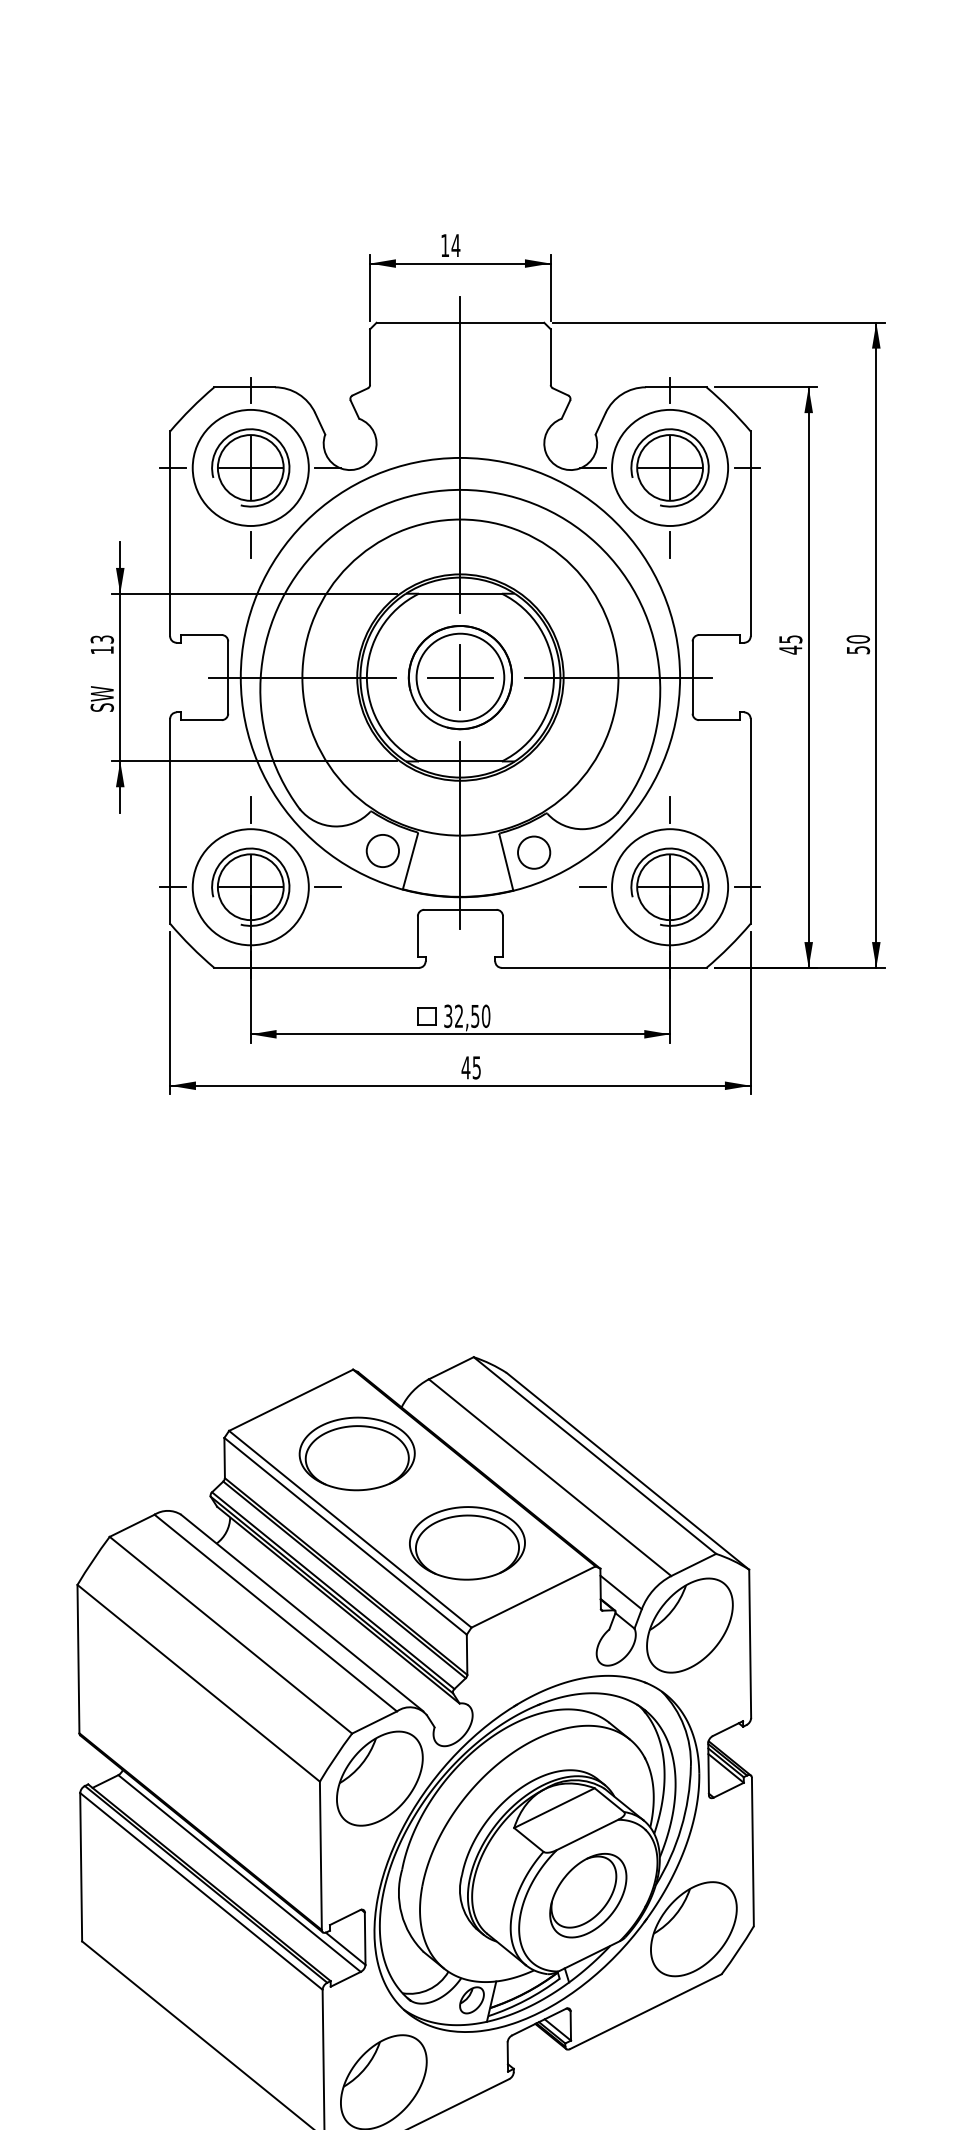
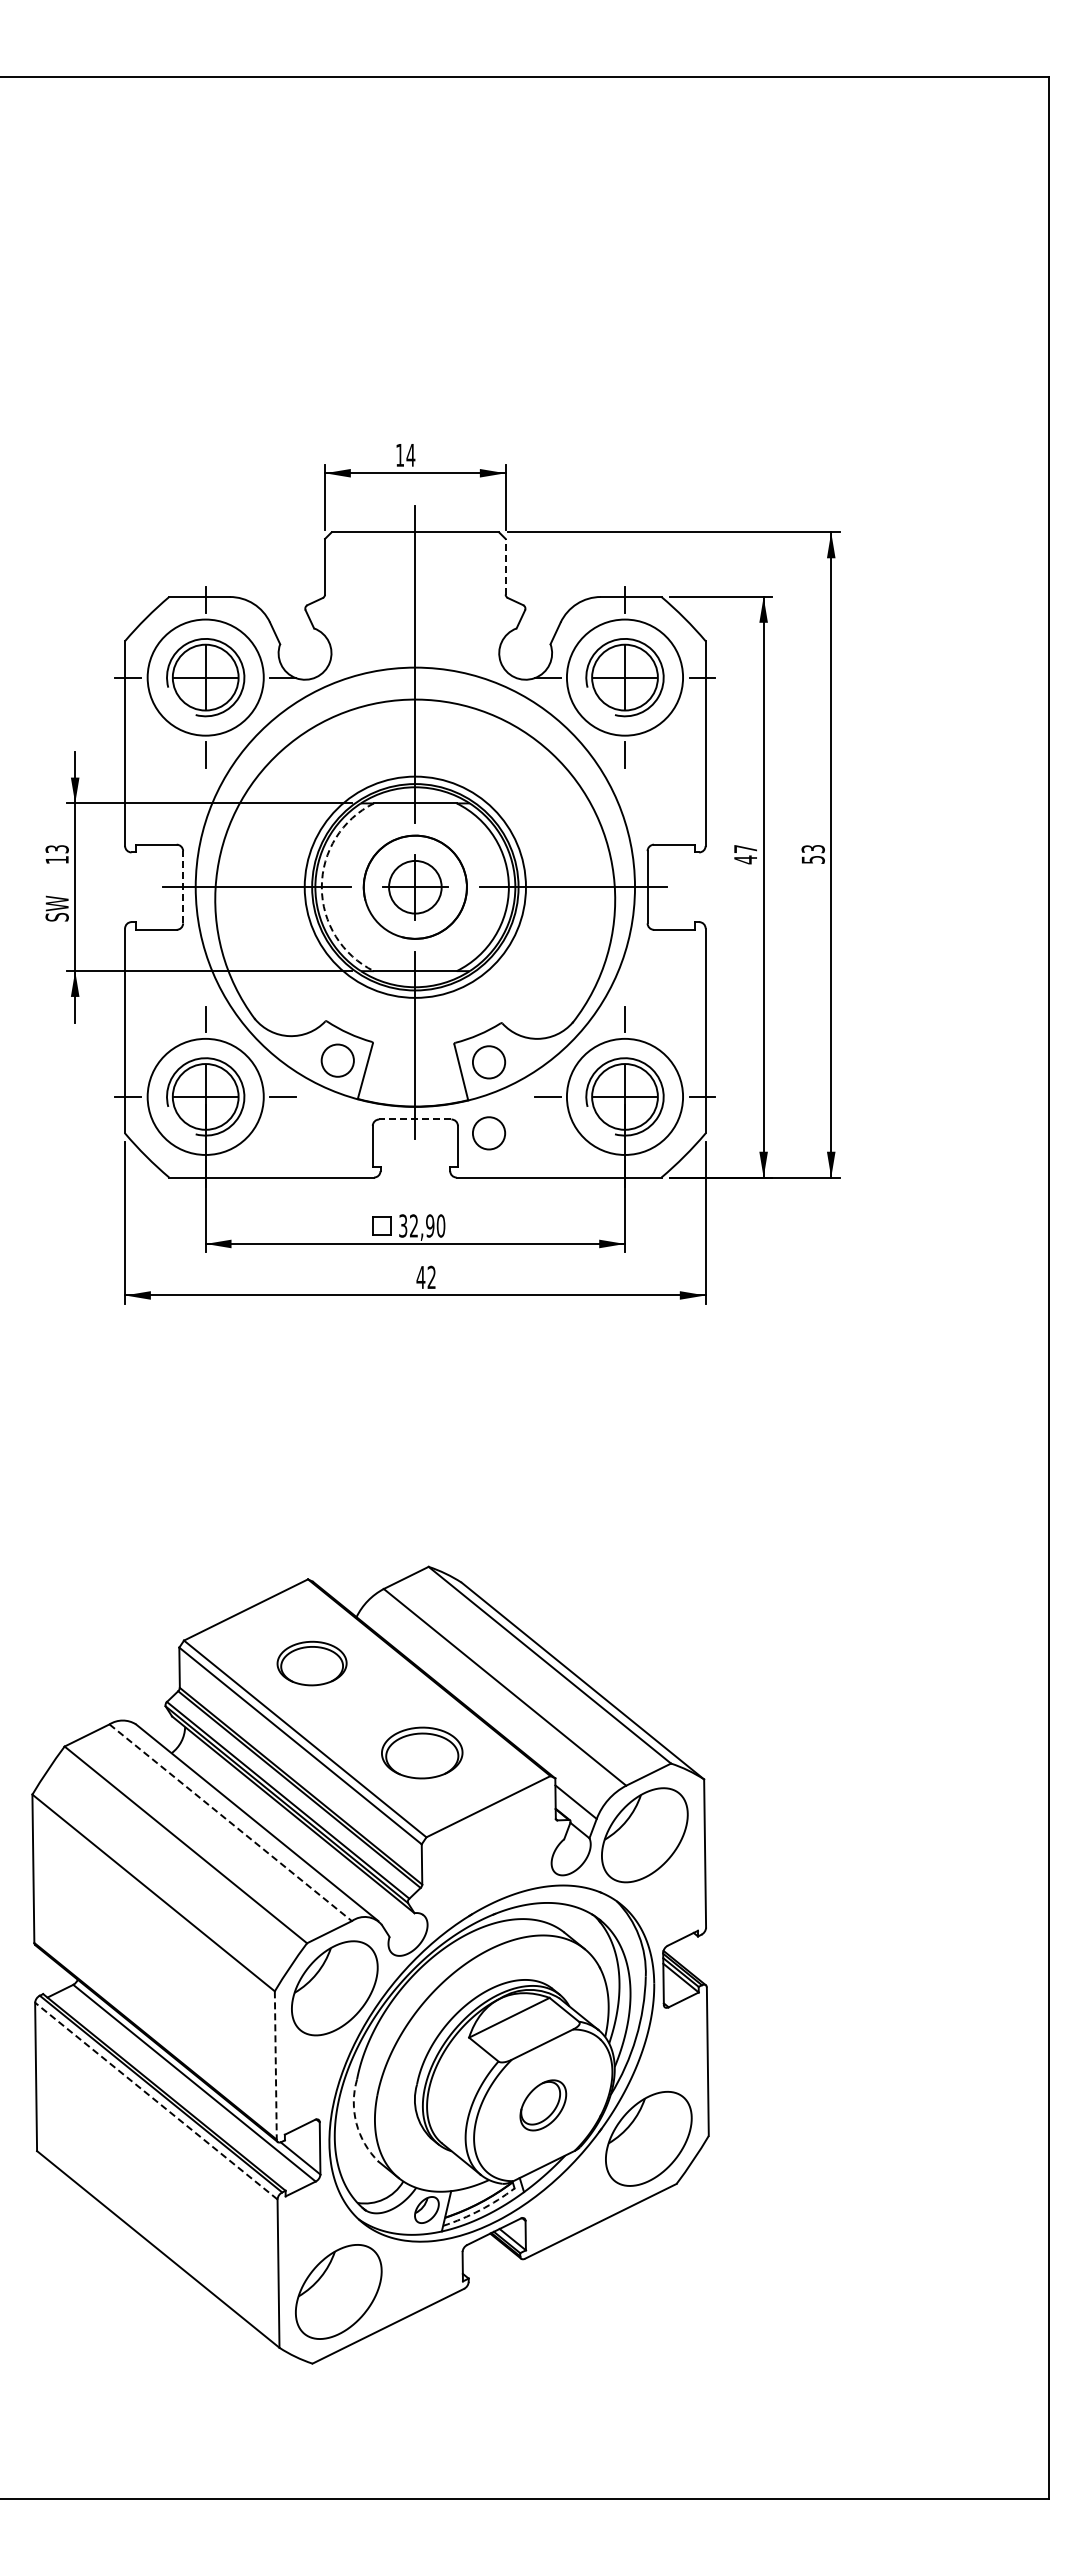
line: (550, 356) -> (505, 566), solid -> dashed
text: (857, 638) -> (812, 848), 50 -> 53
text: (790, 639) -> (745, 849), 45 -> 47
line: (228, 676) -> (183, 886), solid -> dashed
arc: (366, 677) -> (321, 887), solid -> dashed
circle: (460, 677) -> (415, 887), size x0.6
circle: (460, 677) -> (415, 887), size x0.7
line: (459, 909) -> (414, 1119), solid -> dashed
circle: (534, 923) -> (489, 1133), added
text: (475, 1015) -> (430, 1225), 32,50 -> 32,90
text: (476, 1067) -> (431, 1277), 45 -> 42
part: (356, 1453) -> (311, 1663), size x0.6
part: (466, 1542) -> (421, 1752), size x0.7
line: (276, 1613) -> (231, 1823), solid -> dashed
line: (320, 1856) -> (275, 2066), solid -> dashed
line: (200, 1890) -> (155, 2100), solid -> dashed
part: (588, 1895) -> (543, 2105), size x0.6
arc: (401, 1913) -> (356, 2123), solid -> dashed
arc: (525, 2000) -> (480, 2210), solid -> dashed

